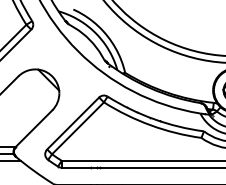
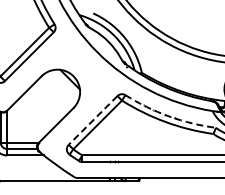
arc: (153, 119) -> (168, 116), solid -> dashed
line: (72, 123) -> (92, 120), solid -> dashed

